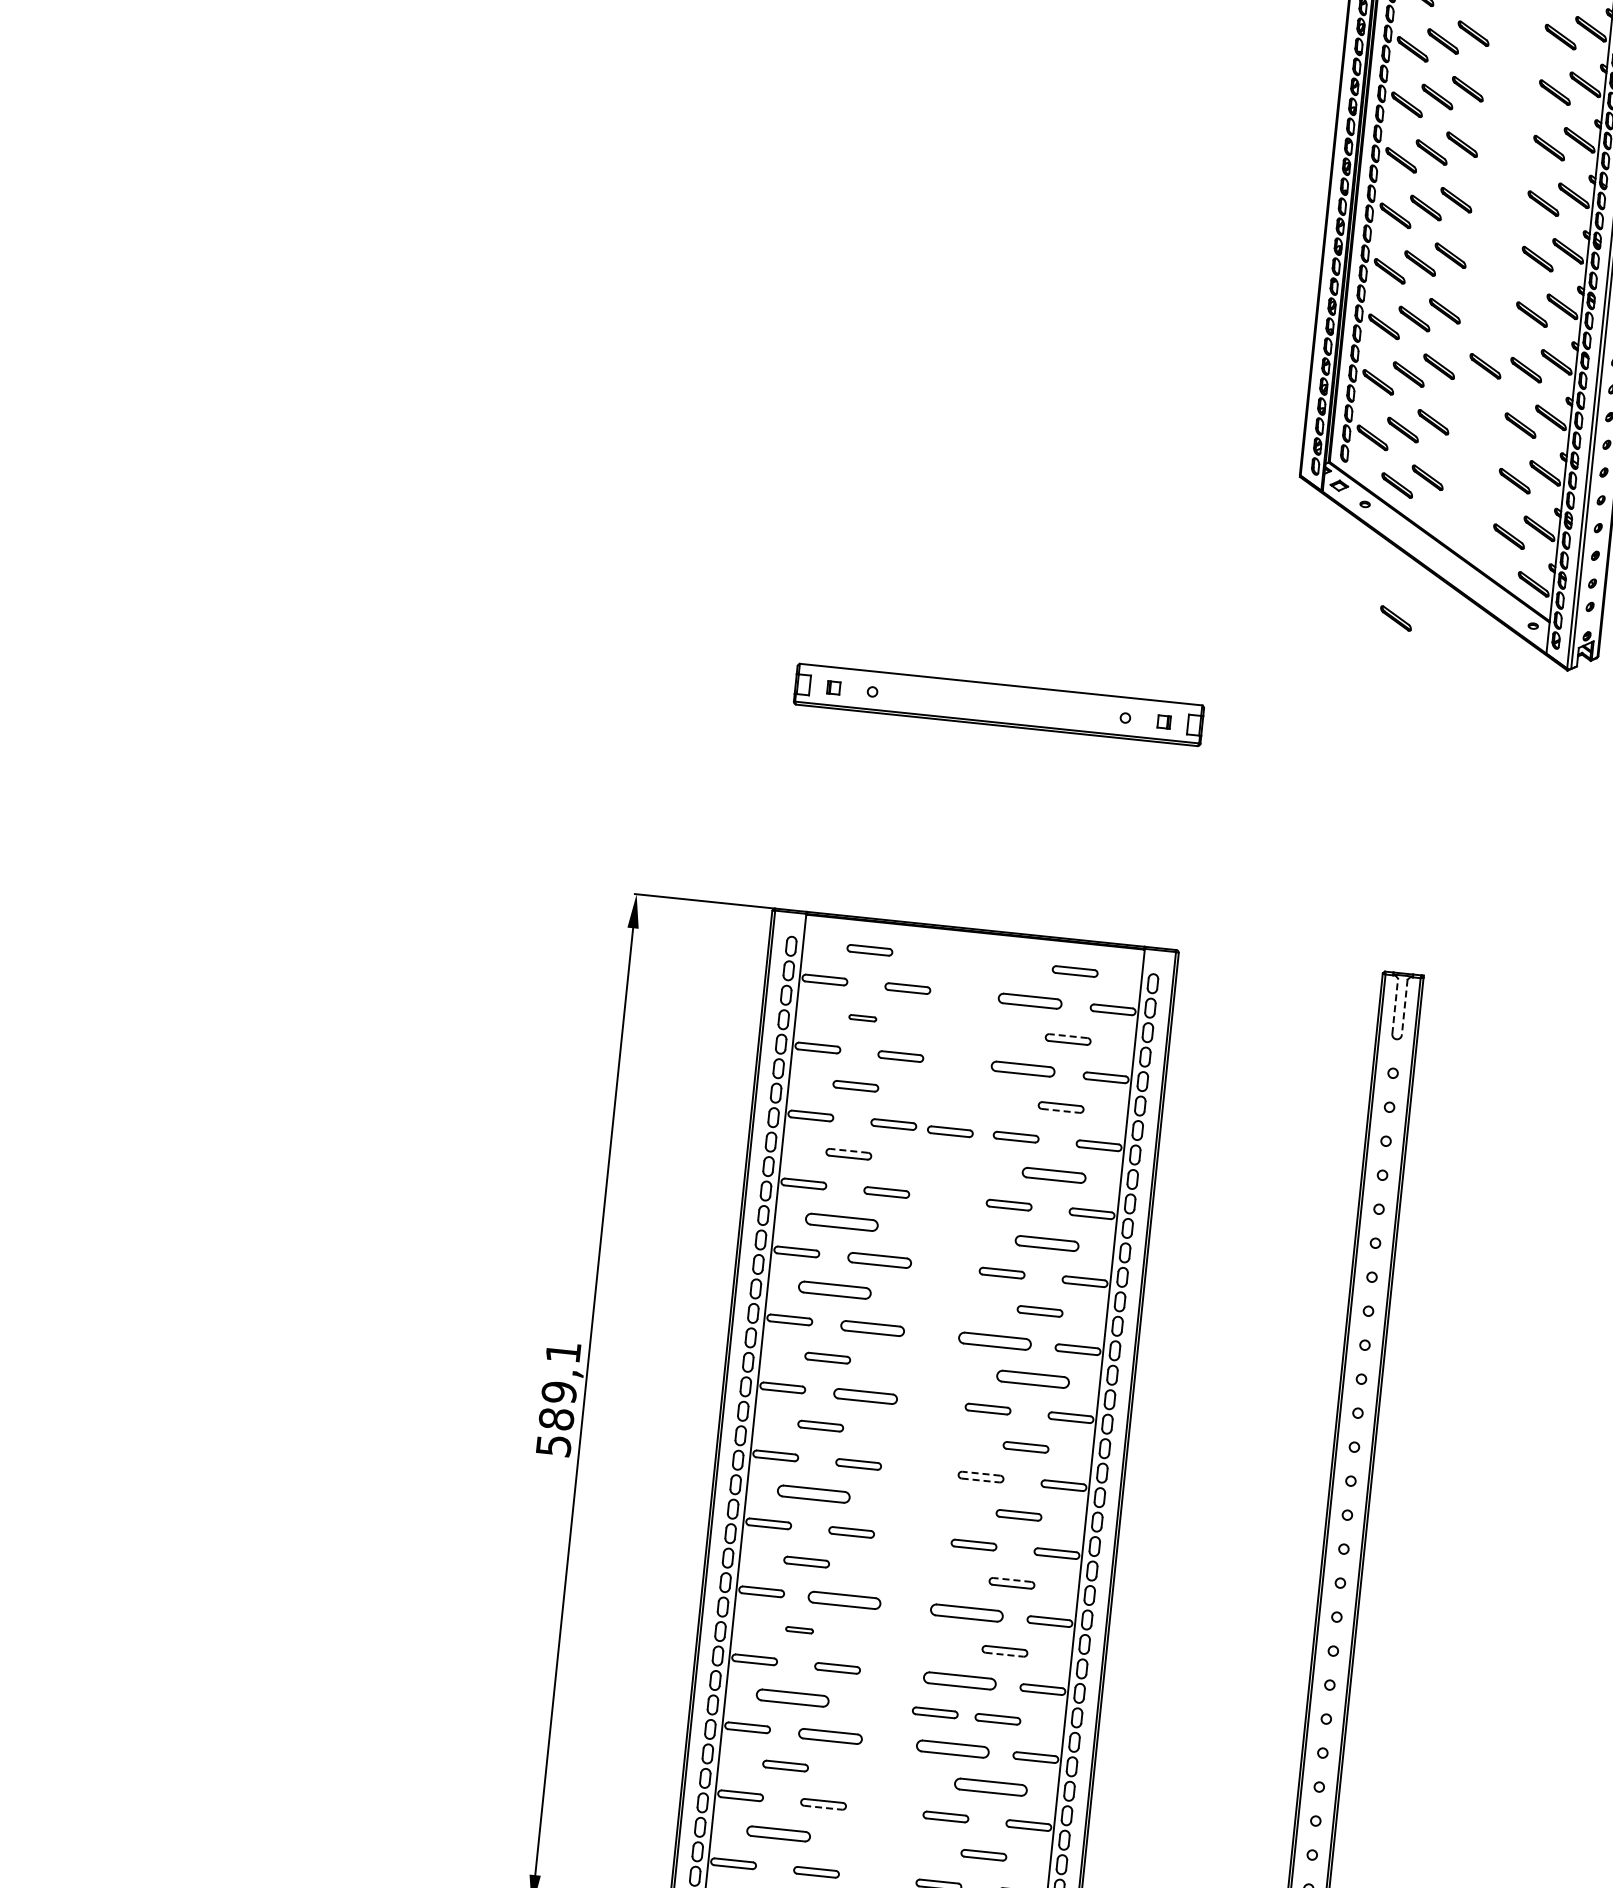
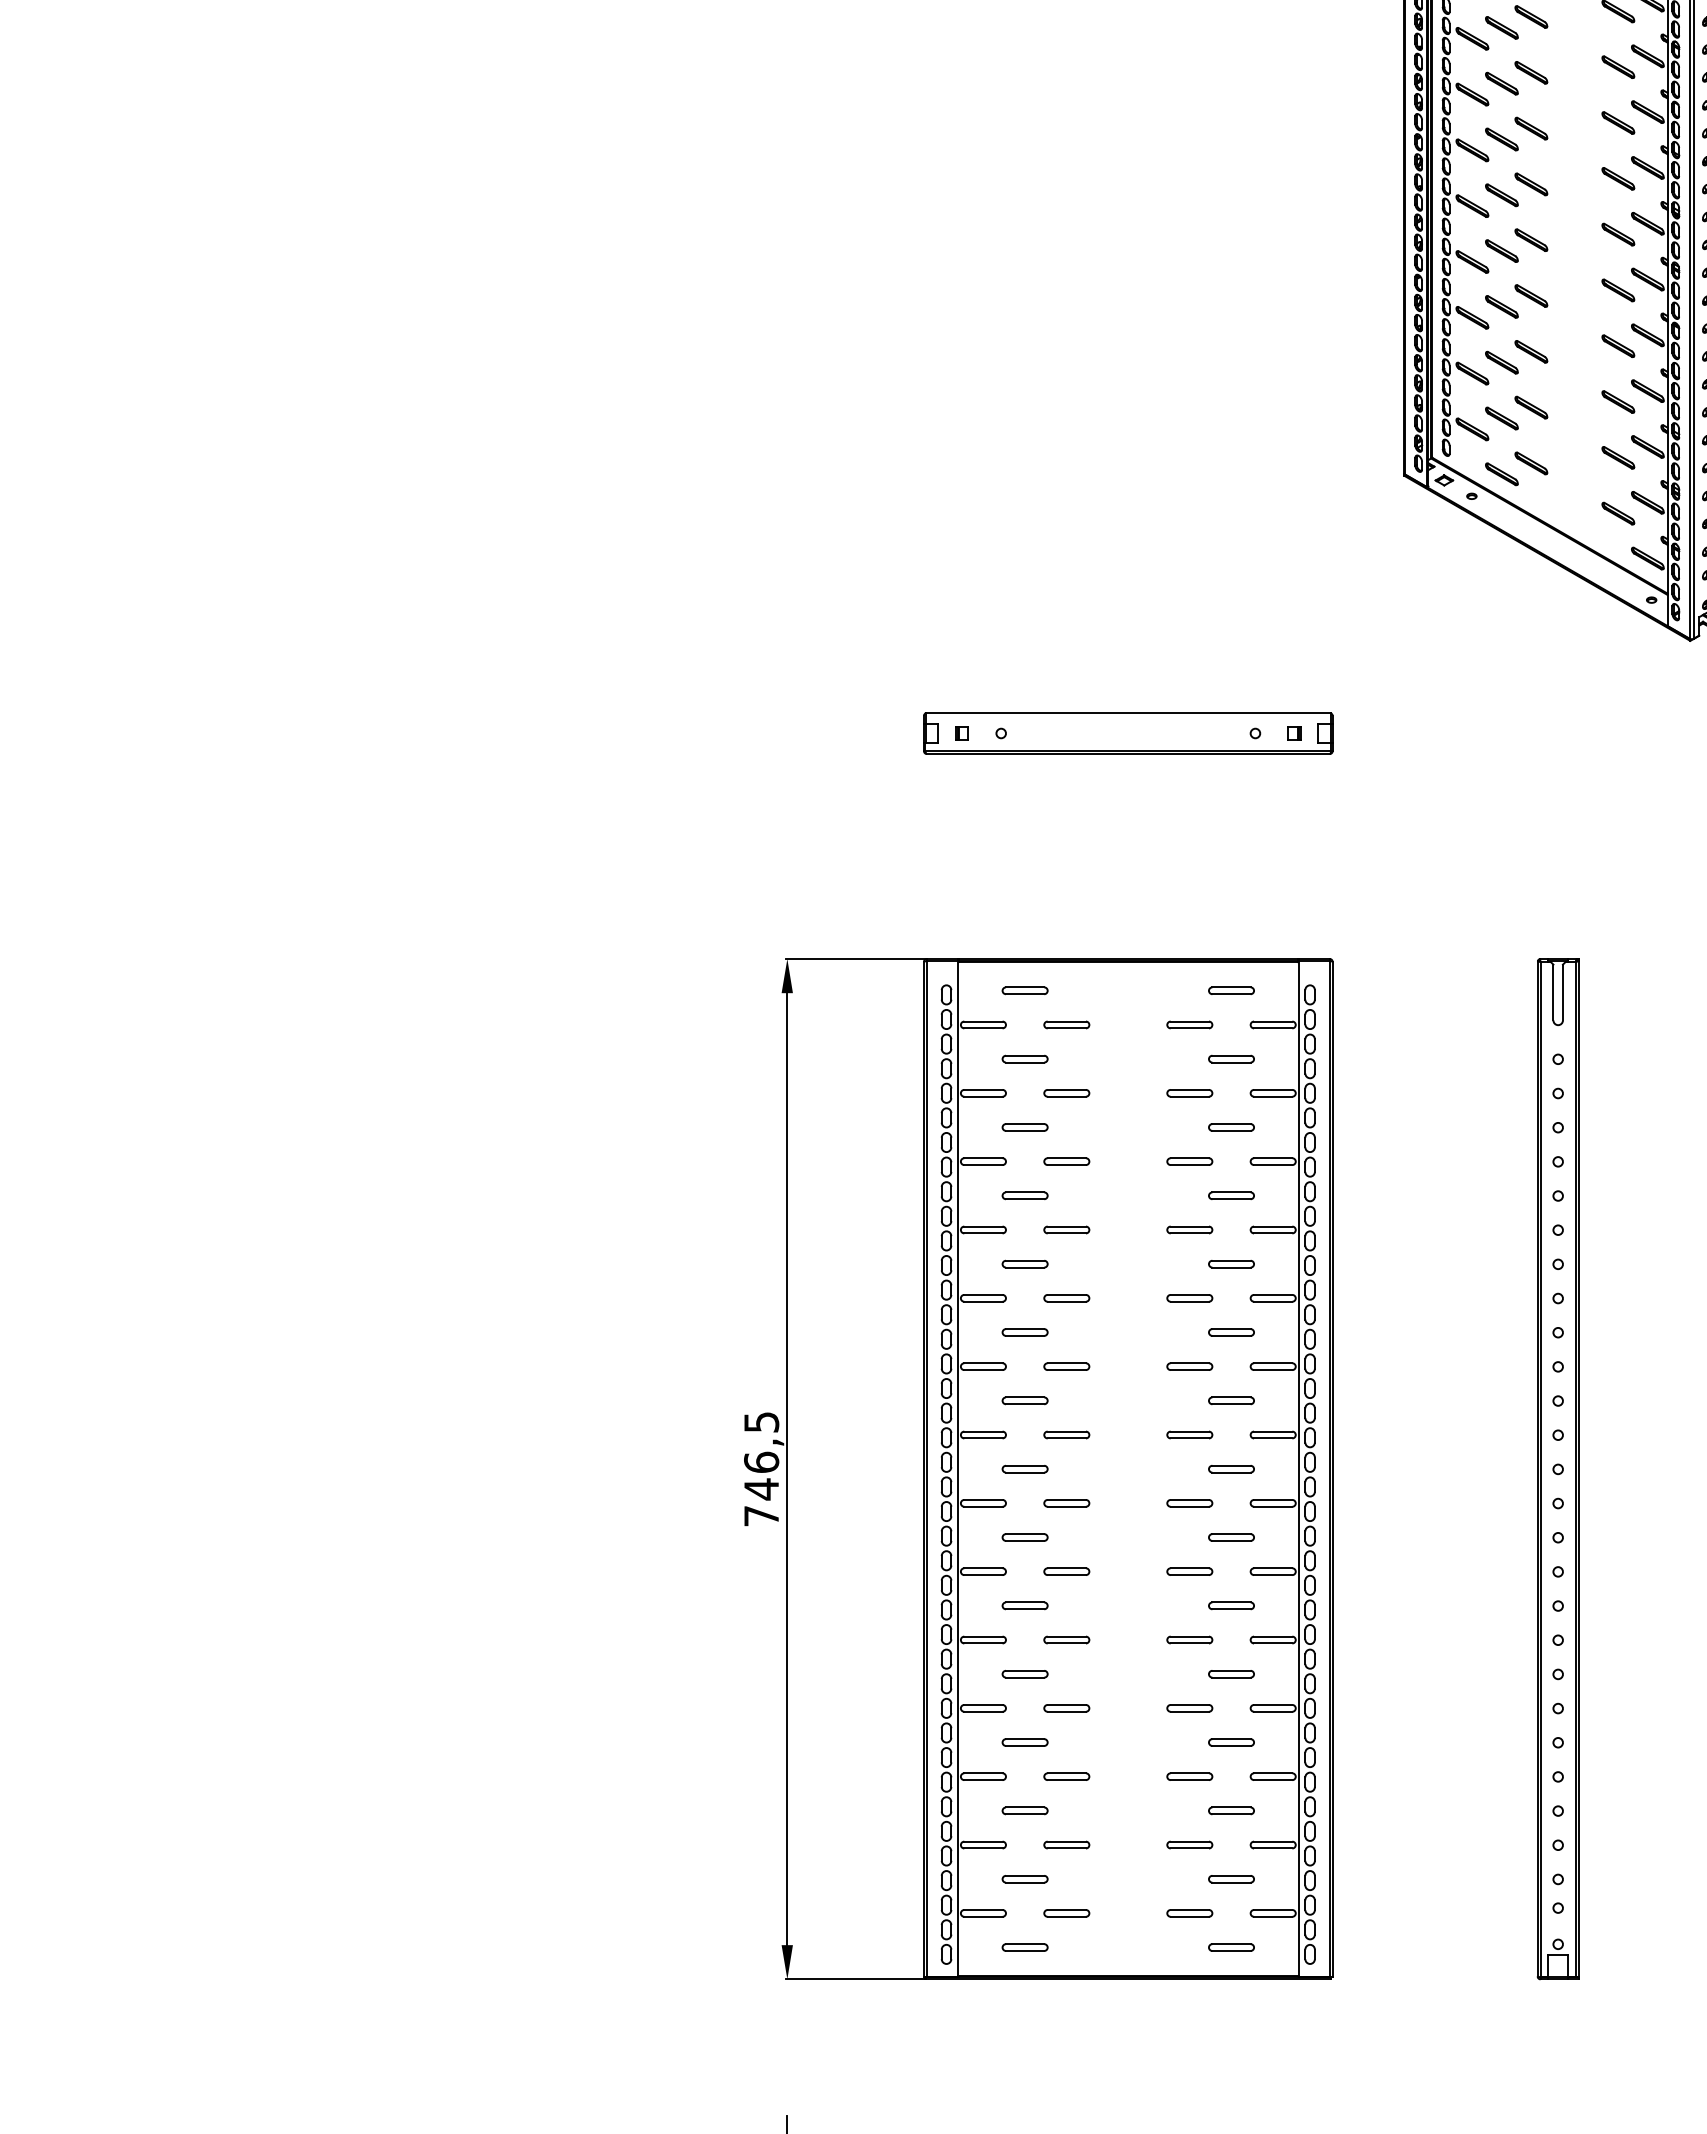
part: (1485, 366) -> (1577, 346), removed
part: (1396, 618) -> (1514, 606), removed
part: (1029, 1000) -> (1189, 1024), size x0.71
line: (1395, 1006) -> (1553, 992), dashed -> solid
line: (1404, 1007) -> (1562, 992), dashed -> solid
part: (862, 1017) -> (1024, 1058), size x1.67
line: (1068, 1035) -> (1231, 1055), dashed -> solid
part: (1022, 1069) -> (1189, 1093), size x0.71
line: (1061, 1110) -> (1232, 1130), dashed -> solid
part: (950, 1131) -> (1123, 1162), removed
line: (848, 1150) -> (1024, 1192), dashed -> solid
part: (1054, 1175) -> (1231, 1195), size x0.71
part: (841, 1221) -> (1024, 1263), size x0.62
part: (1047, 1242) -> (1231, 1263), size x0.71
part: (879, 1260) -> (1066, 1298), size x0.71
part: (834, 1290) -> (1024, 1332), size x0.62
part: (872, 1328) -> (1066, 1366), size x0.71
part: (994, 1340) -> (1189, 1366), size x0.62
part: (1033, 1379) -> (1231, 1400), size x0.62
part: (865, 1395) -> (1066, 1434), size x0.71
text: (558, 1399) -> (761, 1469), 589,1 -> 746,5
line: (981, 1473) -> (1189, 1499), dashed -> solid
line: (981, 1480) -> (1190, 1506), dashed -> solid
part: (813, 1494) -> (1024, 1537), size x0.62
line: (1012, 1580) -> (1231, 1602), dashed -> solid
part: (844, 1599) -> (1066, 1639), size x0.62
part: (966, 1612) -> (1189, 1639), size x0.62
part: (798, 1630) -> (1024, 1674), size x1.67
line: (1005, 1654) -> (1232, 1677), dashed -> solid
part: (959, 1681) -> (1189, 1708), size x0.62
part: (792, 1697) -> (1024, 1742), size x0.62
part: (935, 1712) -> (1168, 1742), removed
part: (830, 1736) -> (1066, 1776), size x0.71
part: (952, 1748) -> (1189, 1776), size x0.62
part: (990, 1786) -> (1231, 1810), size x0.62
line: (823, 1807) -> (1067, 1848), dashed -> solid
part: (777, 1834) -> (1024, 1879), size x0.71

